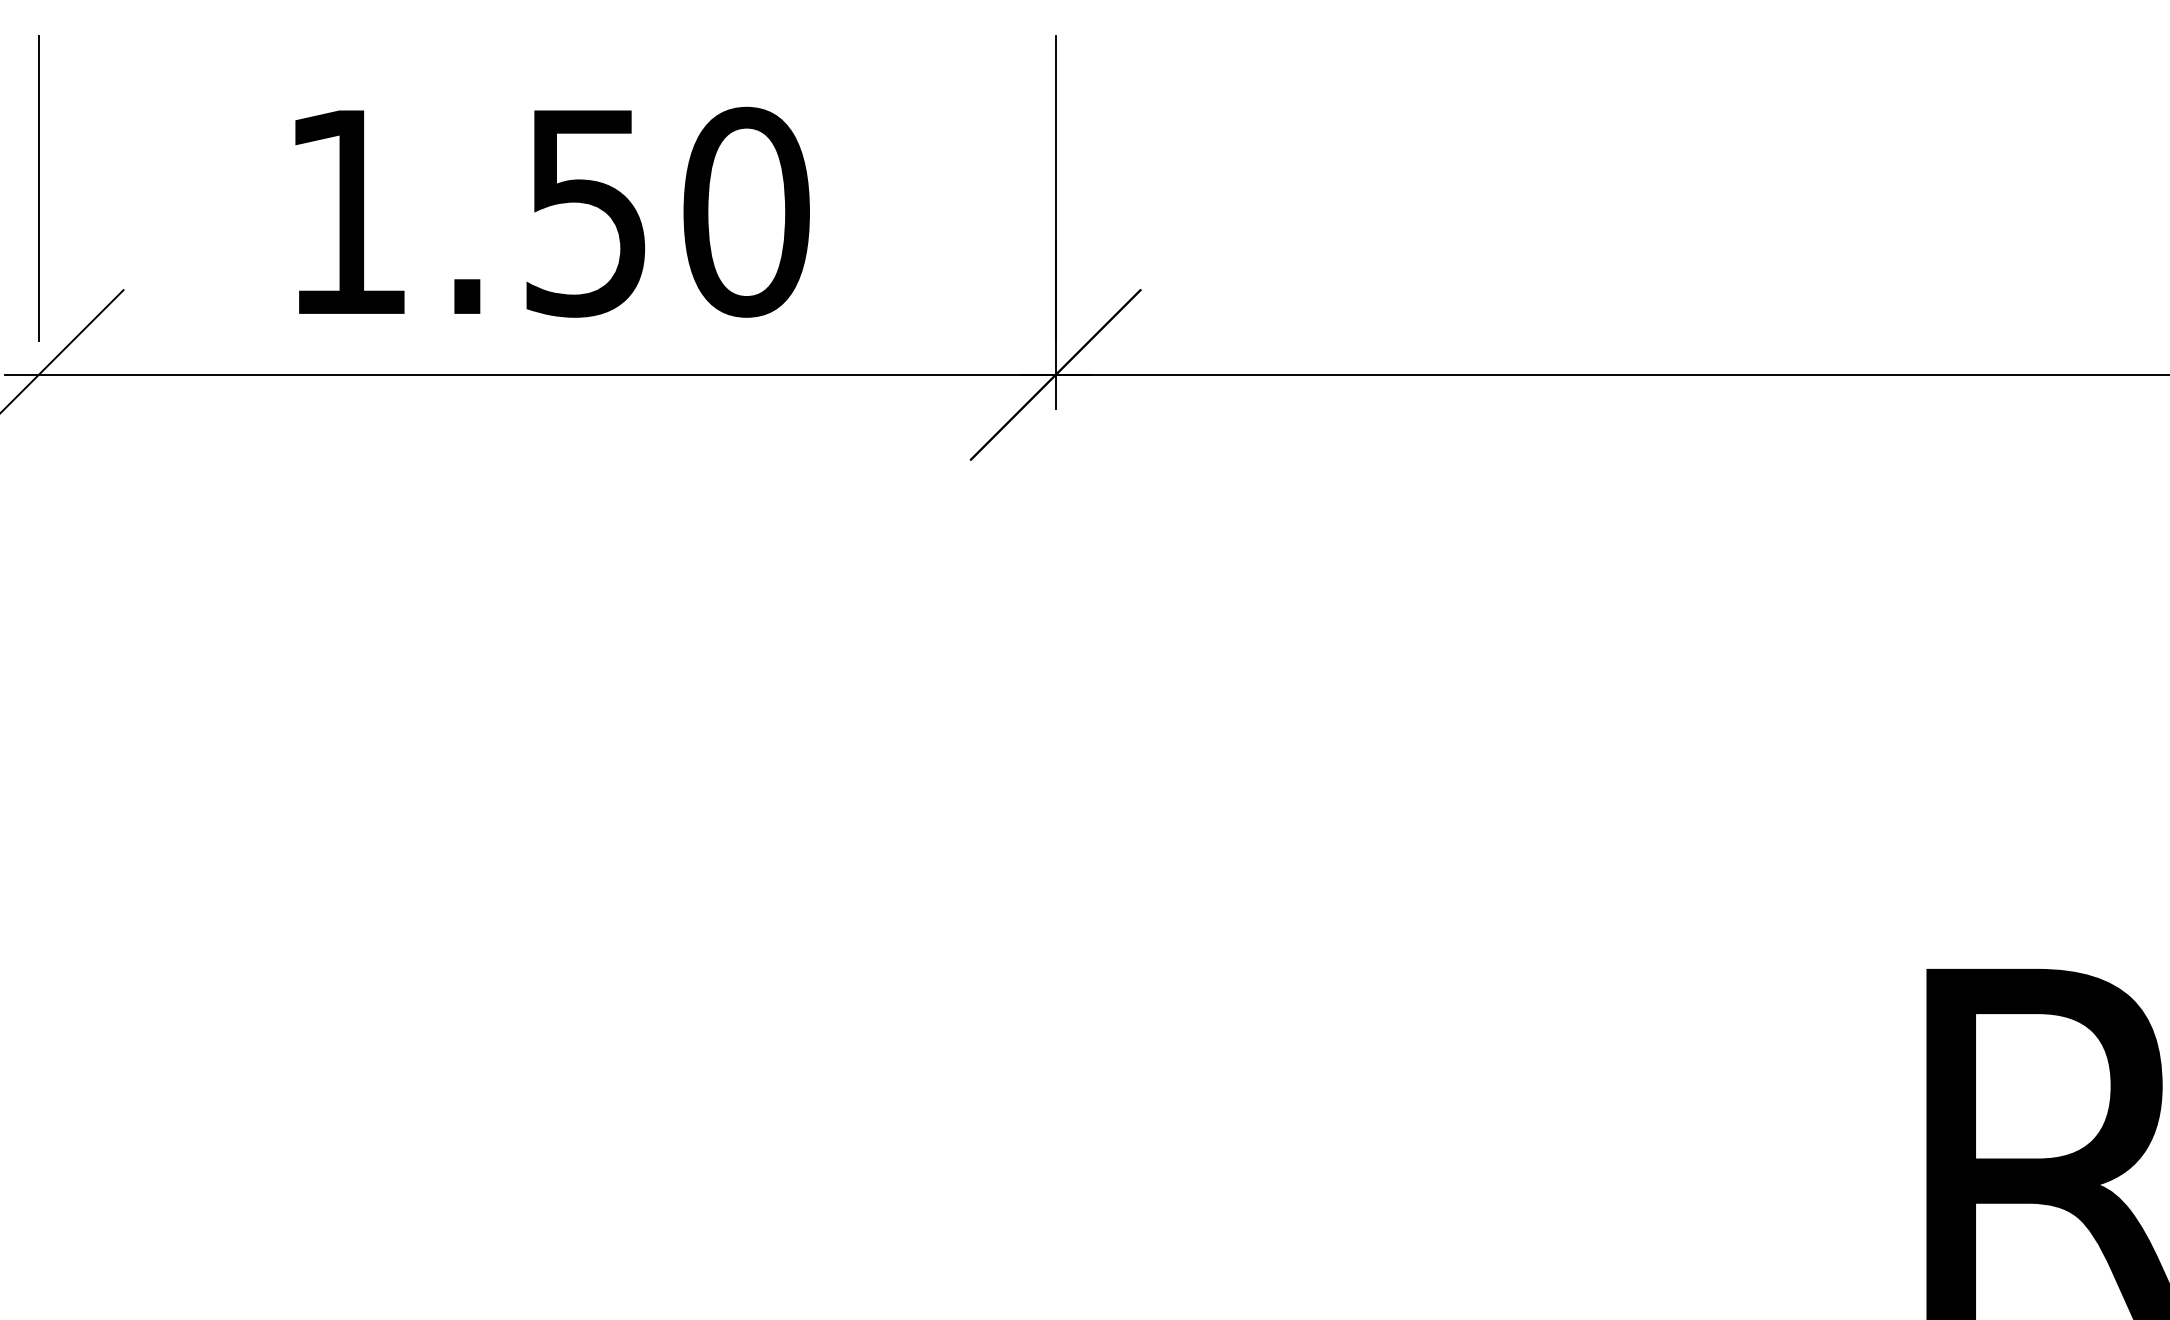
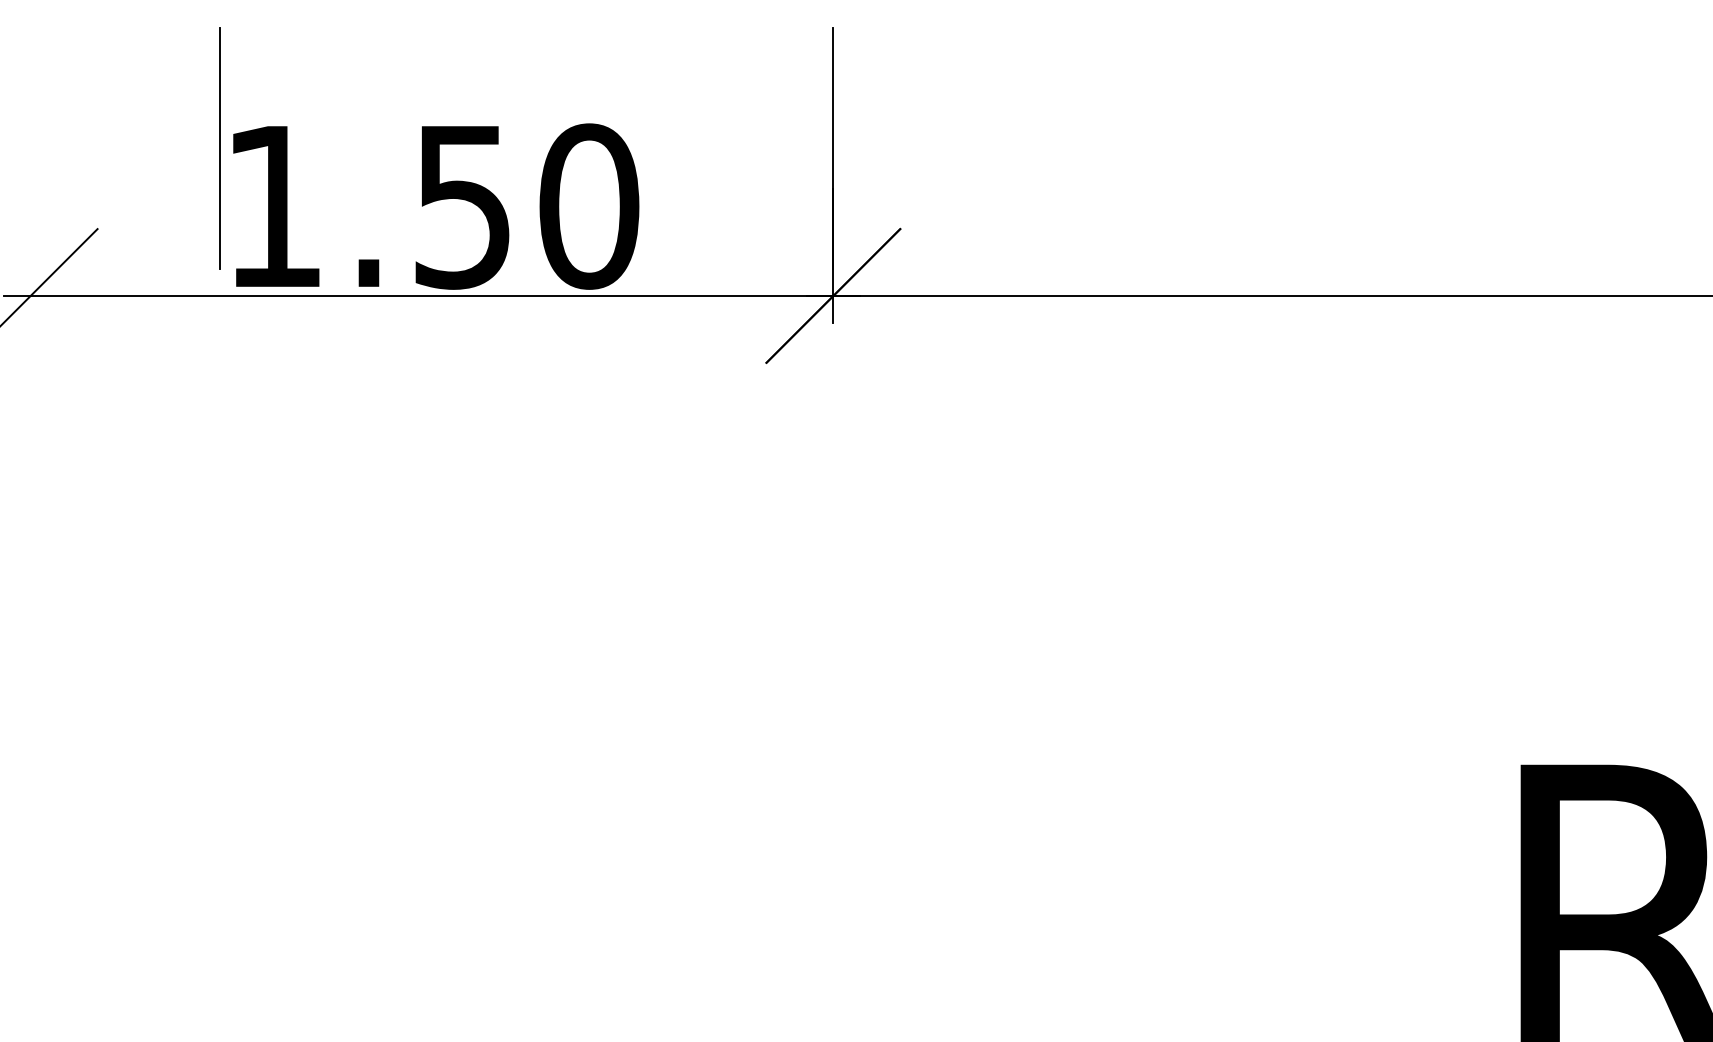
line: (38, 188) -> (219, 148), moved
text: (552, 212) -> (436, 206), moved

